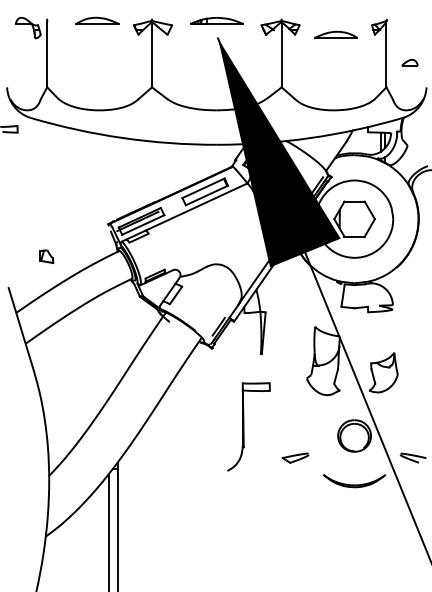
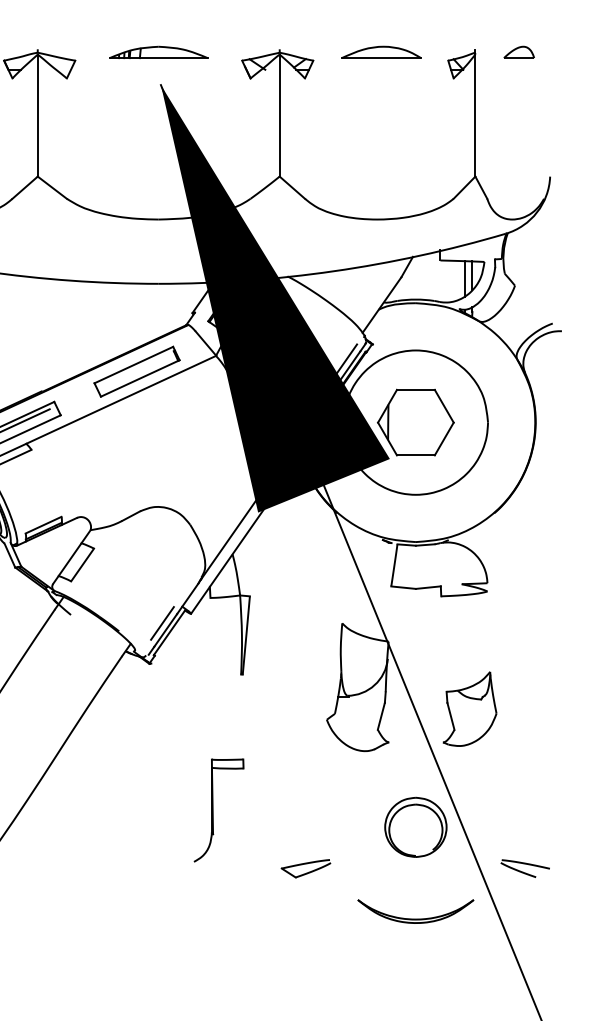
part: (335, 34) -> (380, 51), moved
part: (409, 62) -> (518, 51), moved
part: (249, 426) -> (219, 809), size x0.62

